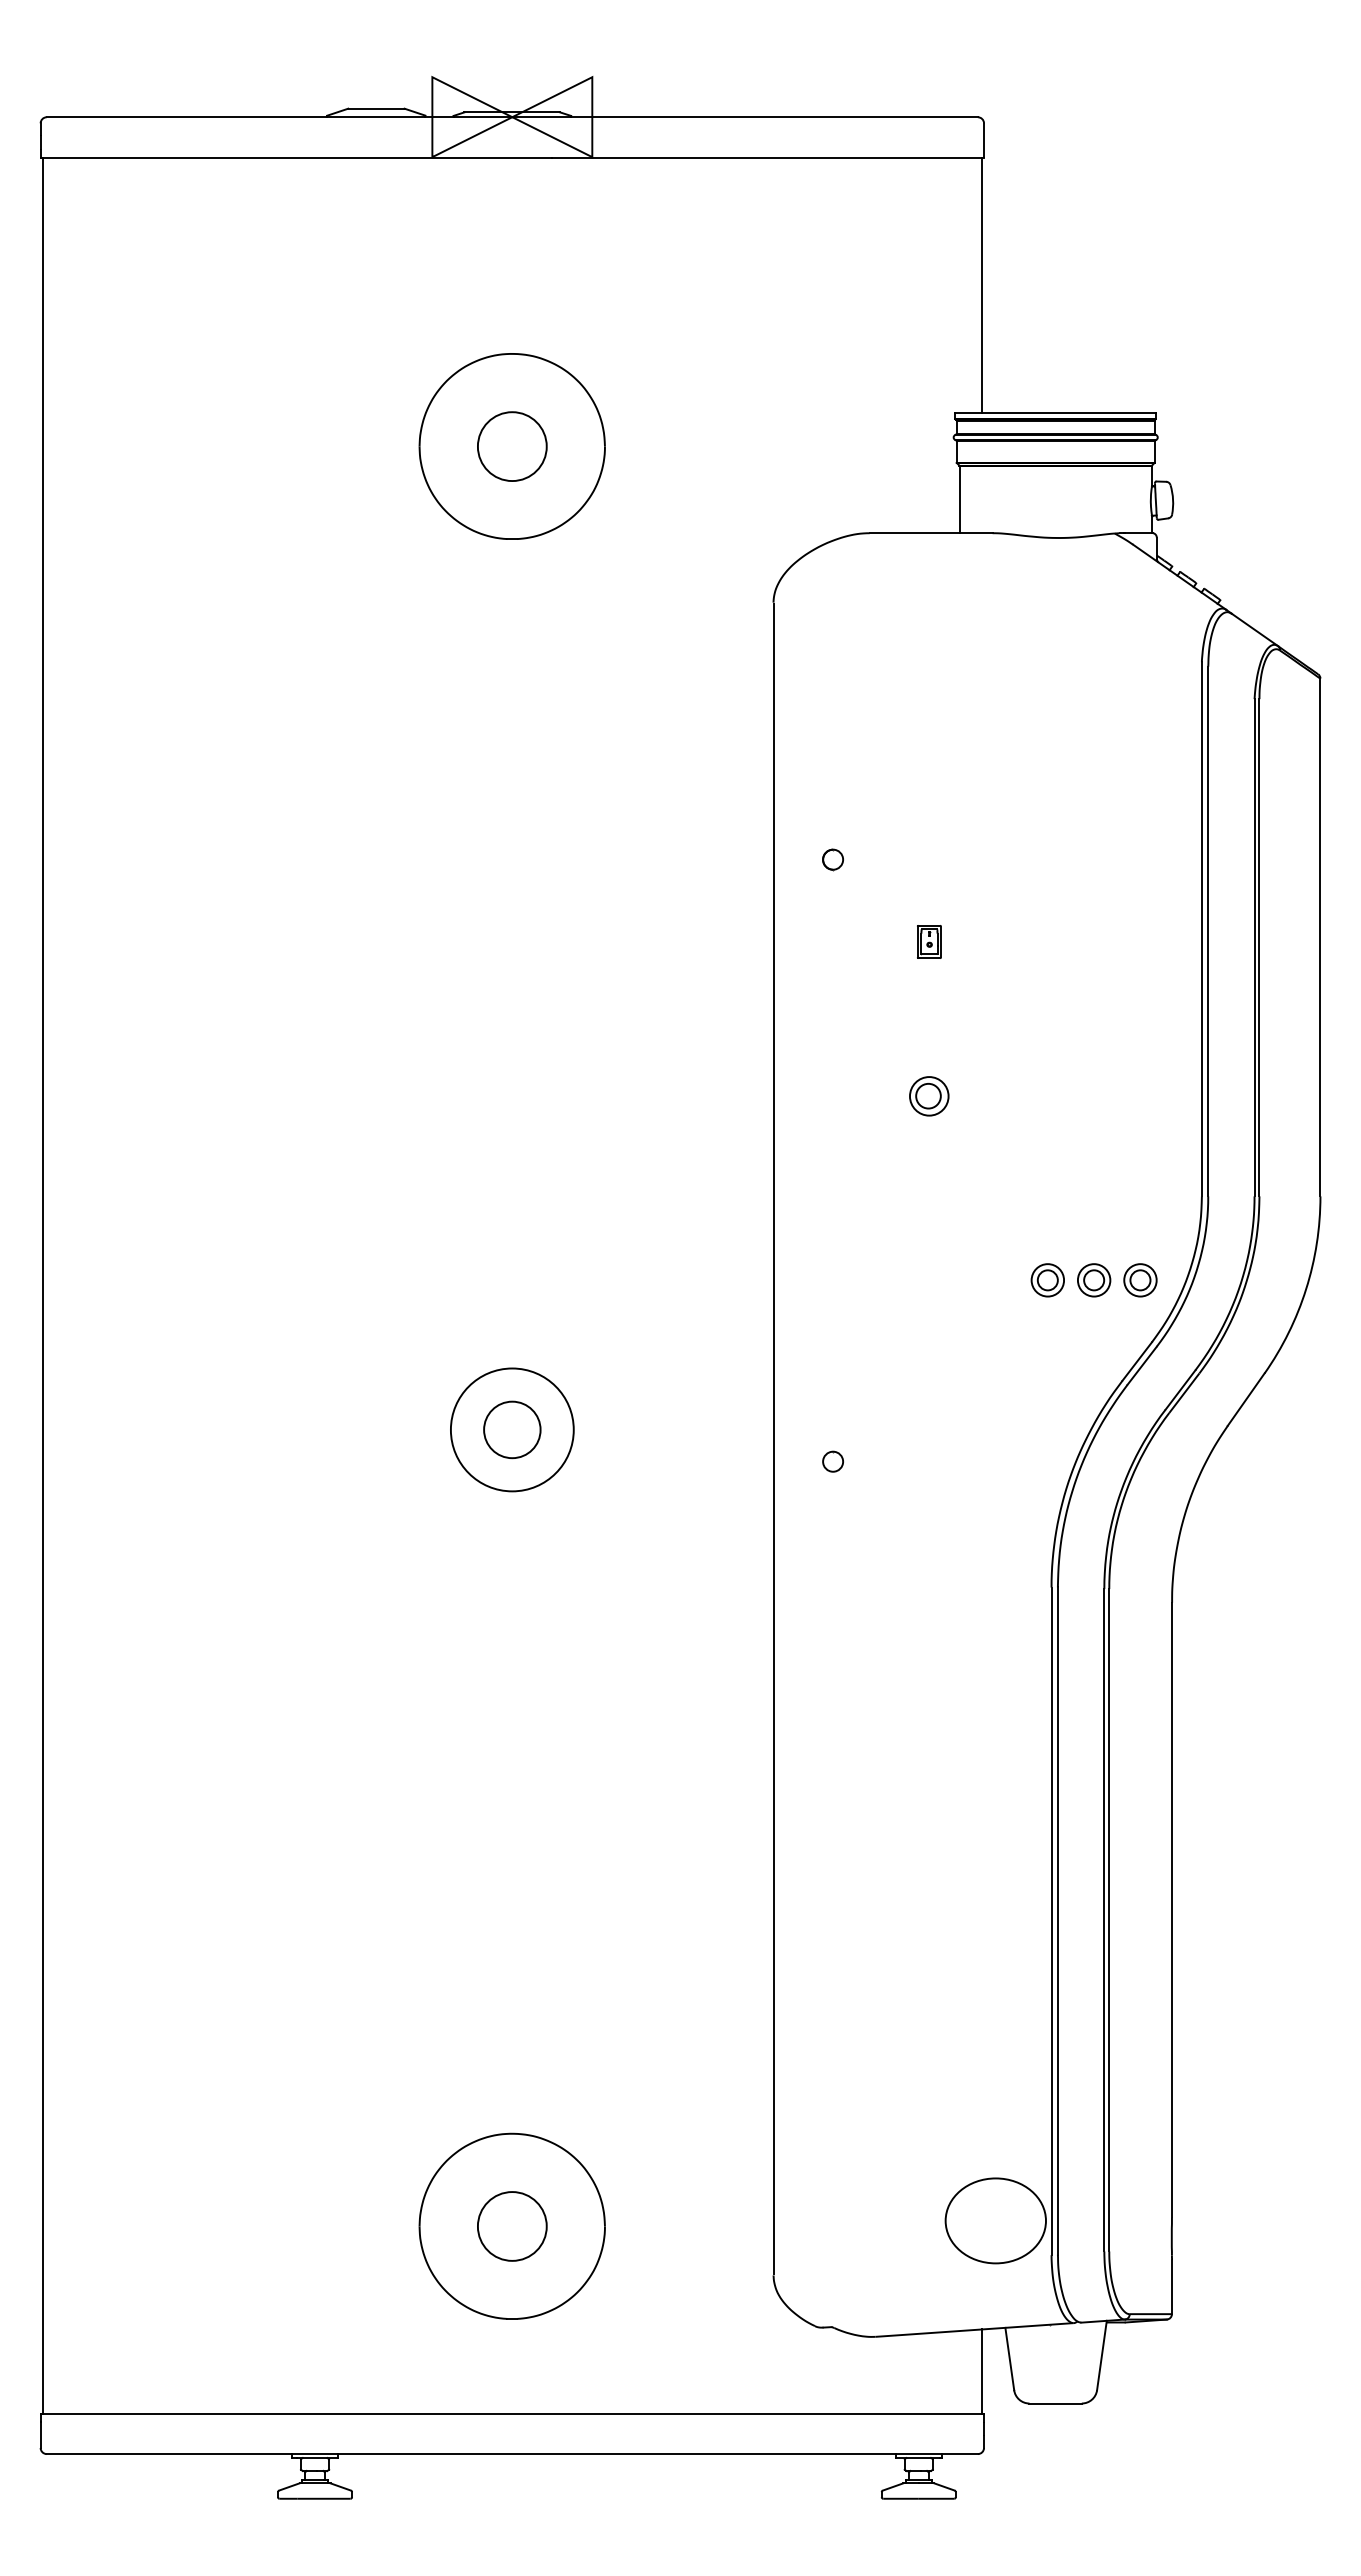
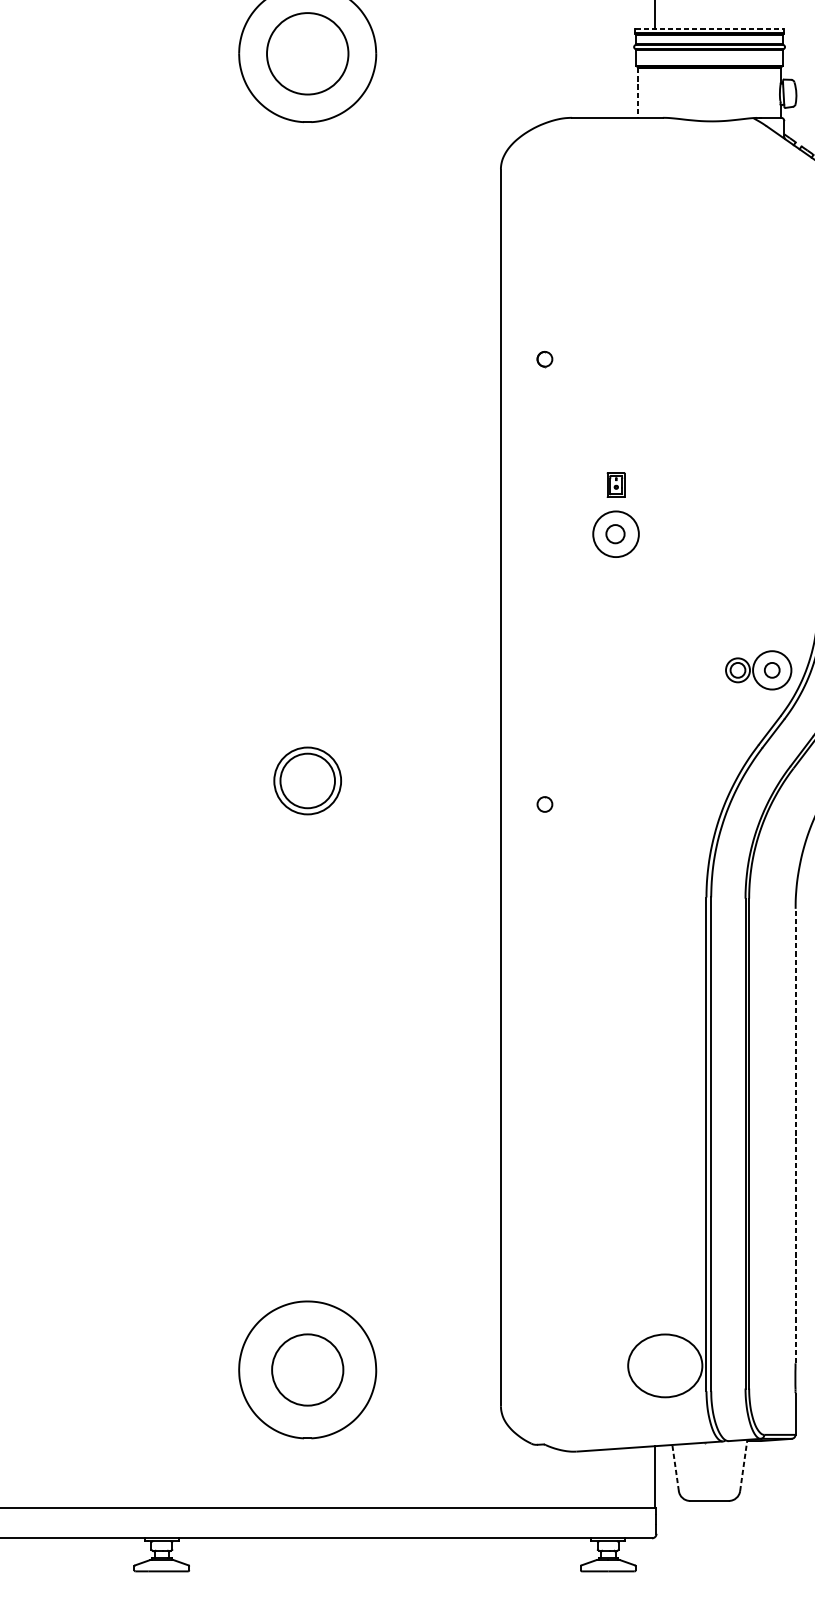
line: (1056, 412) -> (710, 28), solid -> dashed
circle: (511, 446) -> (307, 53), size x1.6
line: (959, 499) -> (638, 92), solid -> dashed
part: (929, 941) -> (616, 484), moved
circle: (929, 1096) -> (616, 534), size x1.6
part: (1047, 1280) -> (703, 670), removed
circle: (1140, 1280) -> (772, 670), size x1.6
circle: (511, 1429) -> (307, 780), size x0.6
circle: (512, 1429) -> (307, 780), size x1.6
line: (1171, 1909) -> (795, 1135), solid -> dashed
circle: (511, 2226) -> (307, 1370), size x1.4
line: (1102, 2355) -> (744, 1465), solid -> dashed
line: (1009, 2358) -> (675, 1467), solid -> dashed

